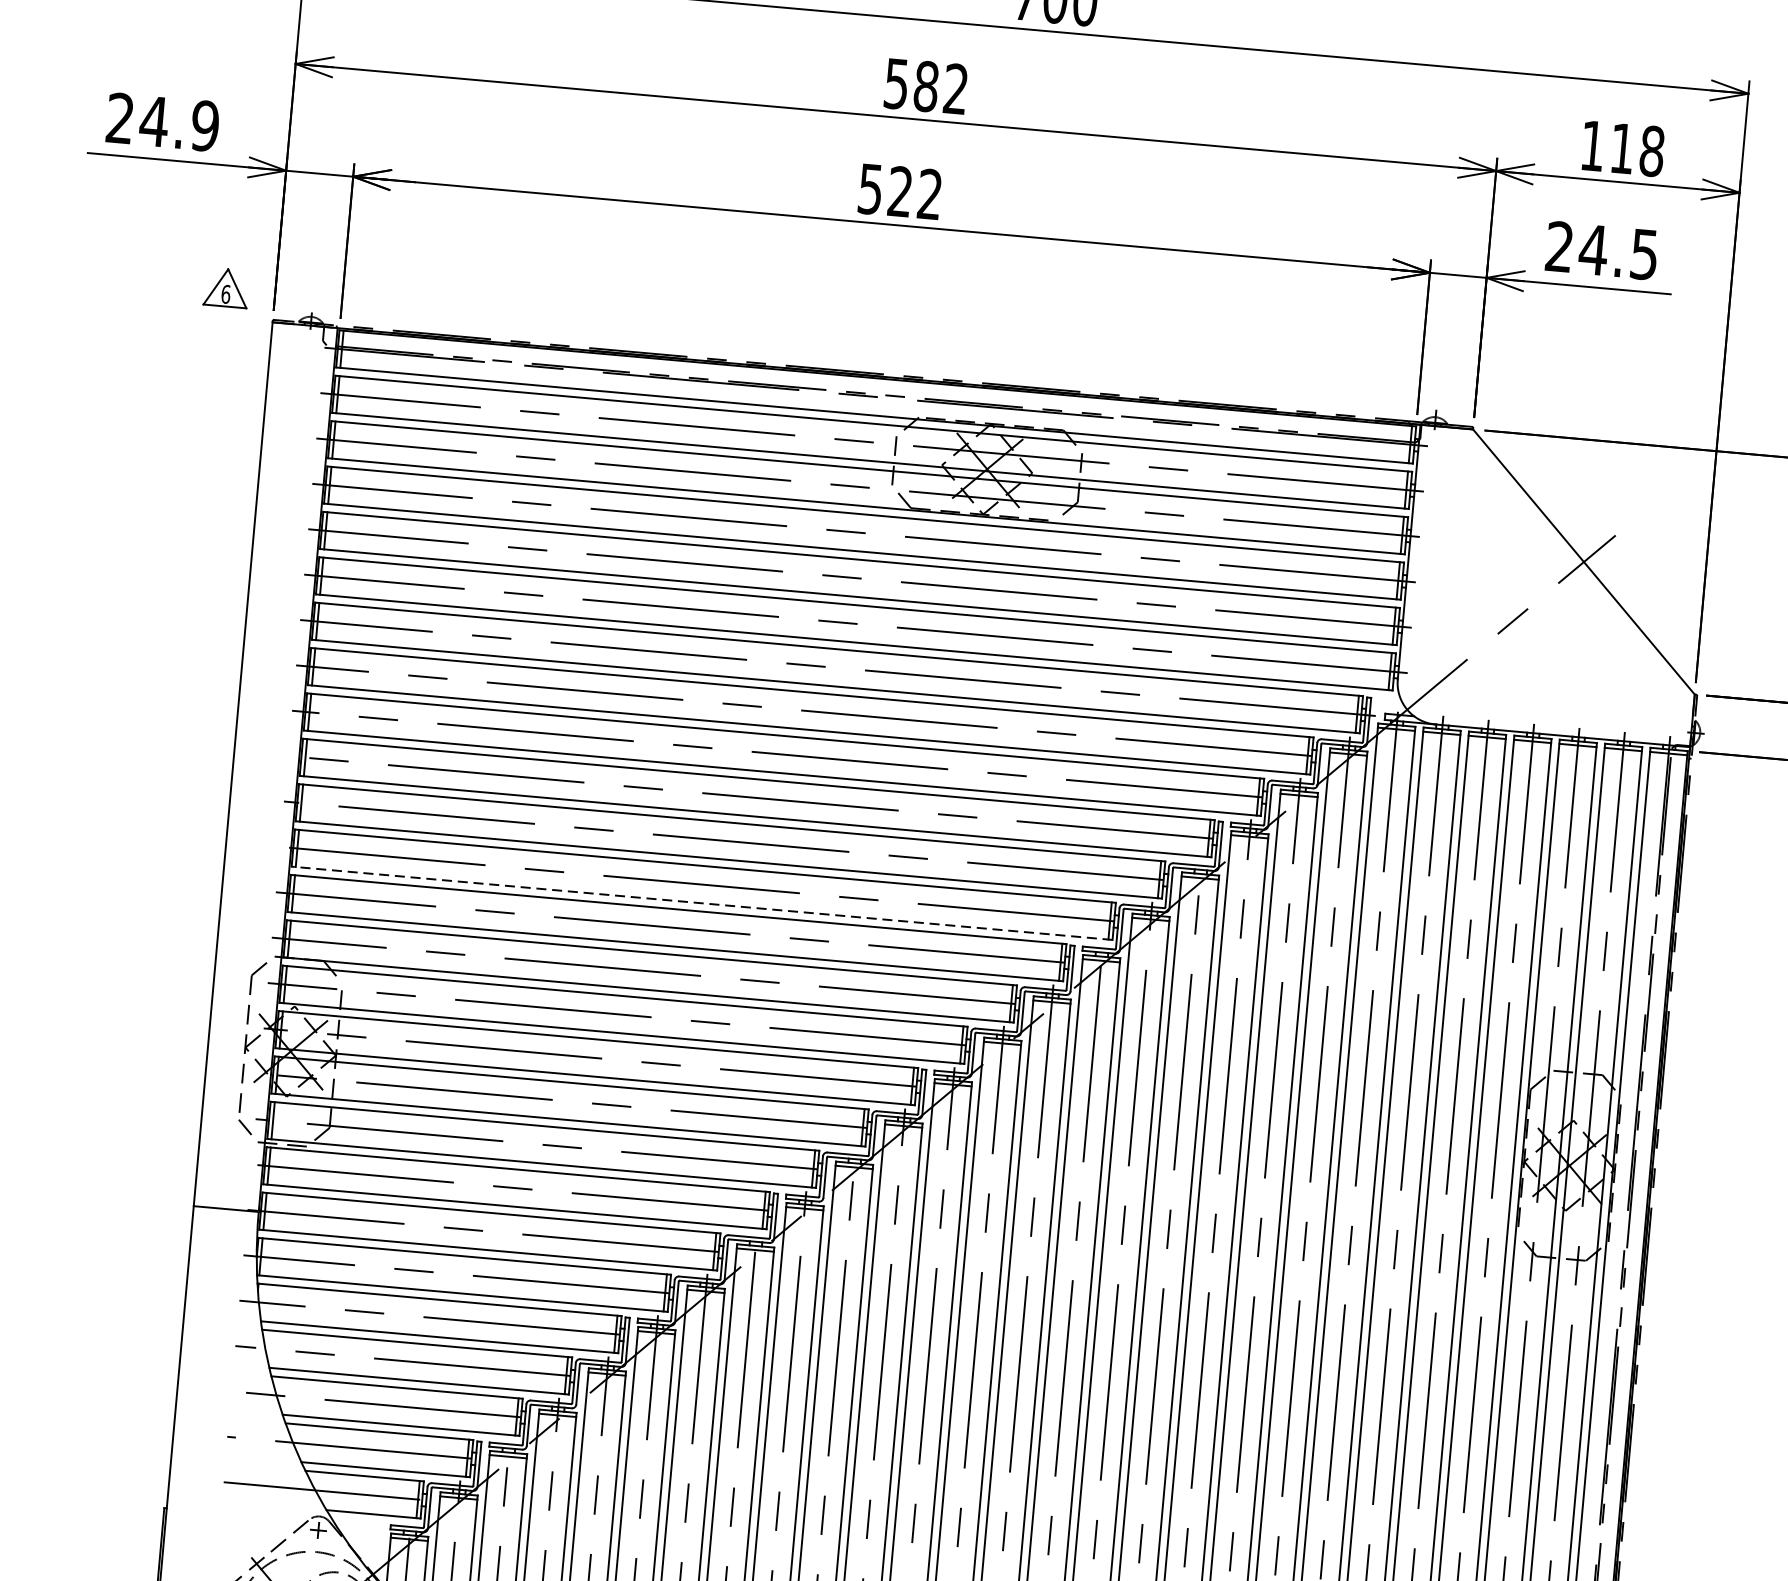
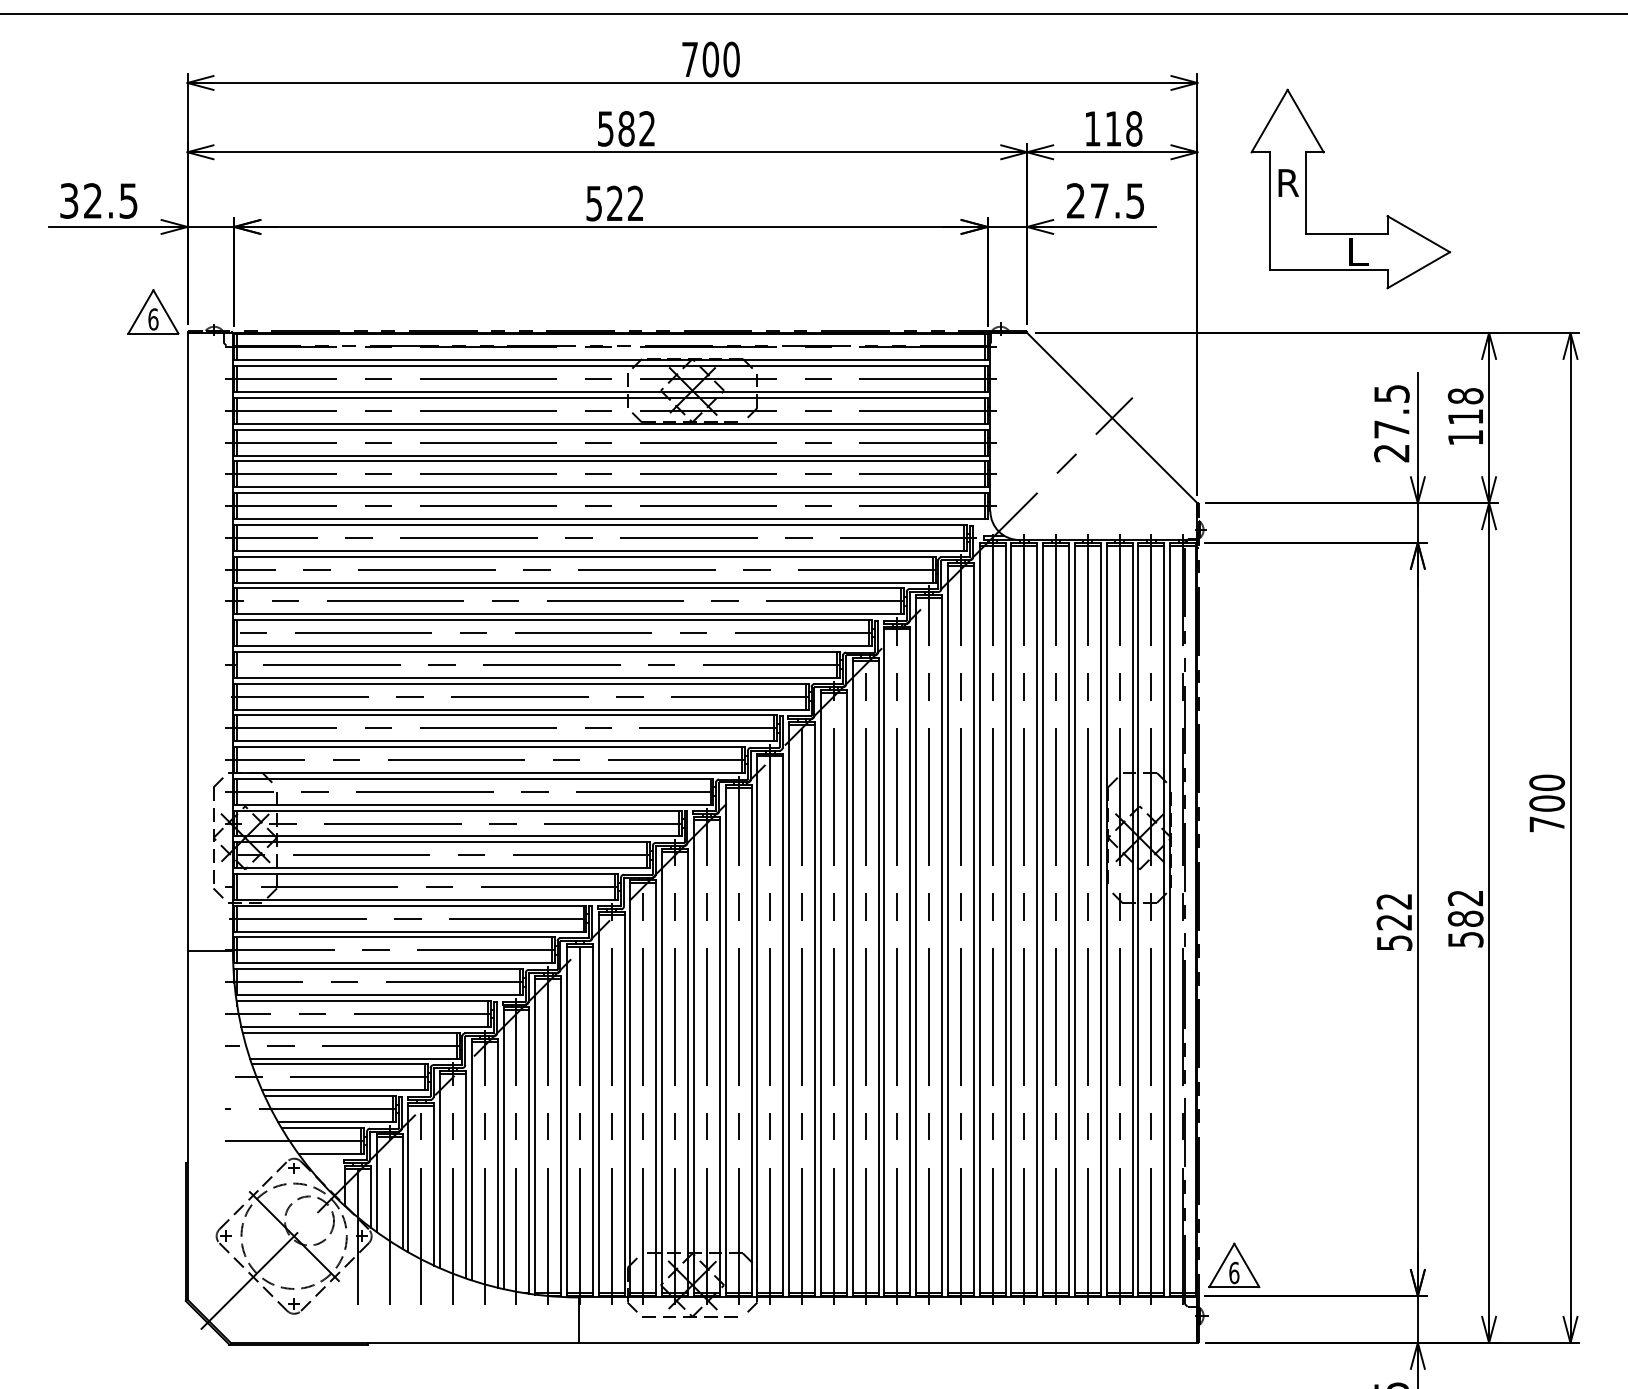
text: (162, 121) -> (98, 200), 24.9 -> 32.5
text: (1593, 249) -> (1099, 200), 24.5 -> 27.5
part: (226, 287) -> (153, 311), size x1.67
line: (702, 903) -> (521, 709), dashed -> solid

